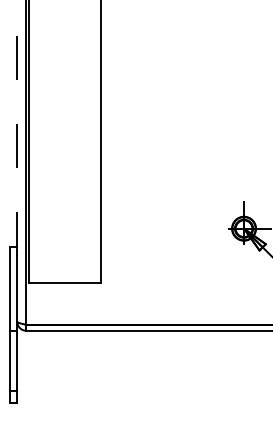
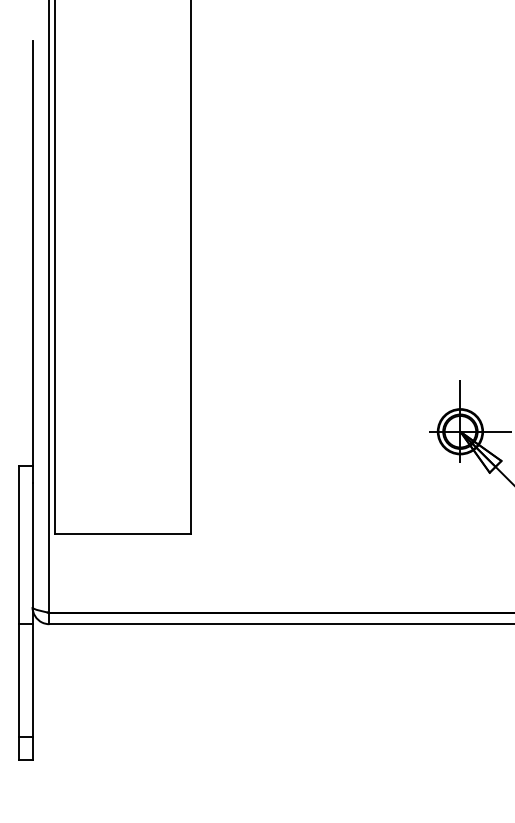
line: (17, 138) -> (32, 261), dashed -> solid

